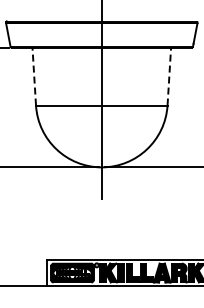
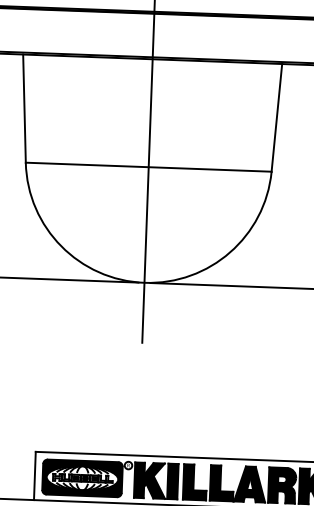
line: (34, 76) -> (24, 108), dashed -> solid
line: (169, 76) -> (277, 117), dashed -> solid

